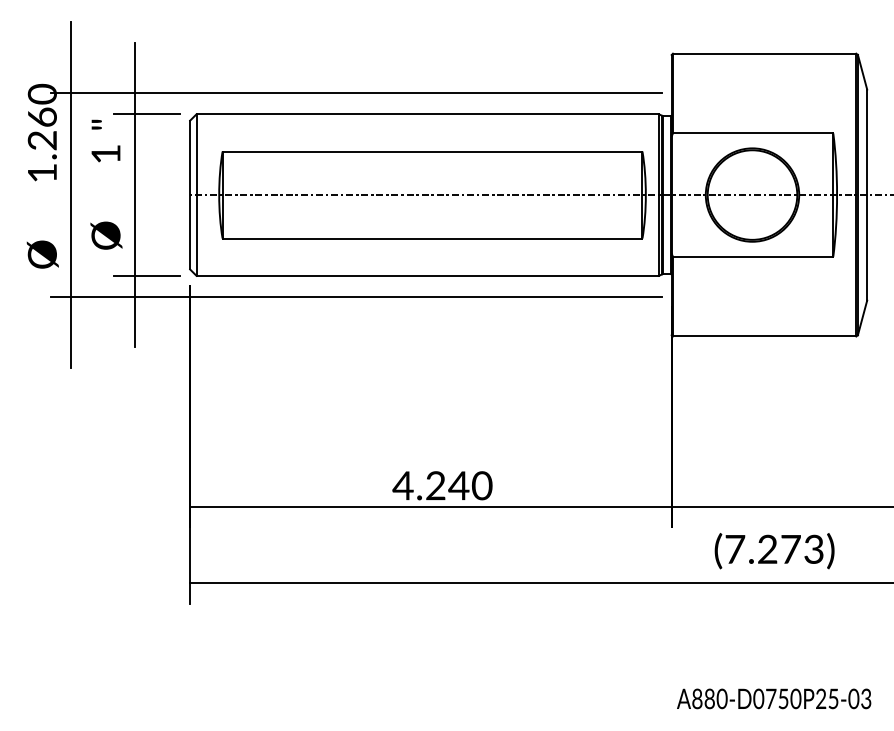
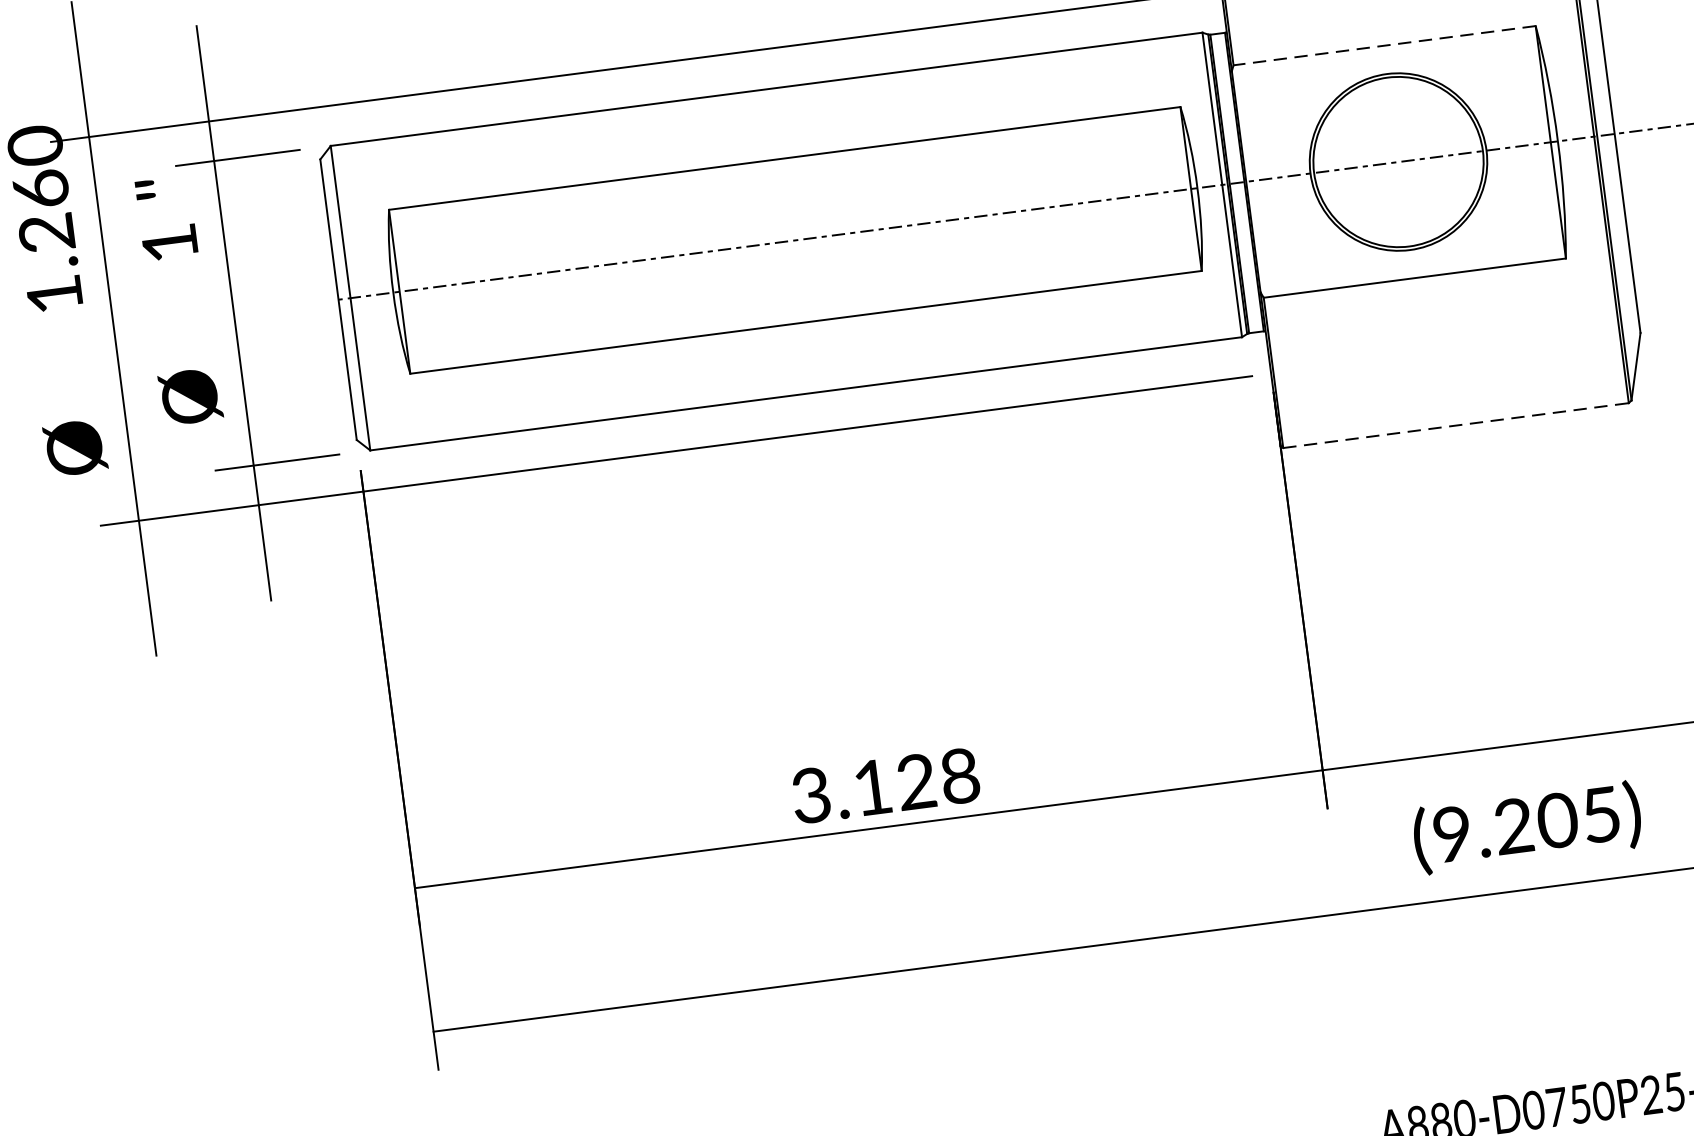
line: (752, 133) -> (1383, 45), solid -> dashed
line: (764, 336) -> (1455, 425), solid -> dashed
text: (442, 485) -> (885, 785), 4.240 -> 3.128
text: (774, 548) -> (1526, 822), (7.273) -> (9.205)

